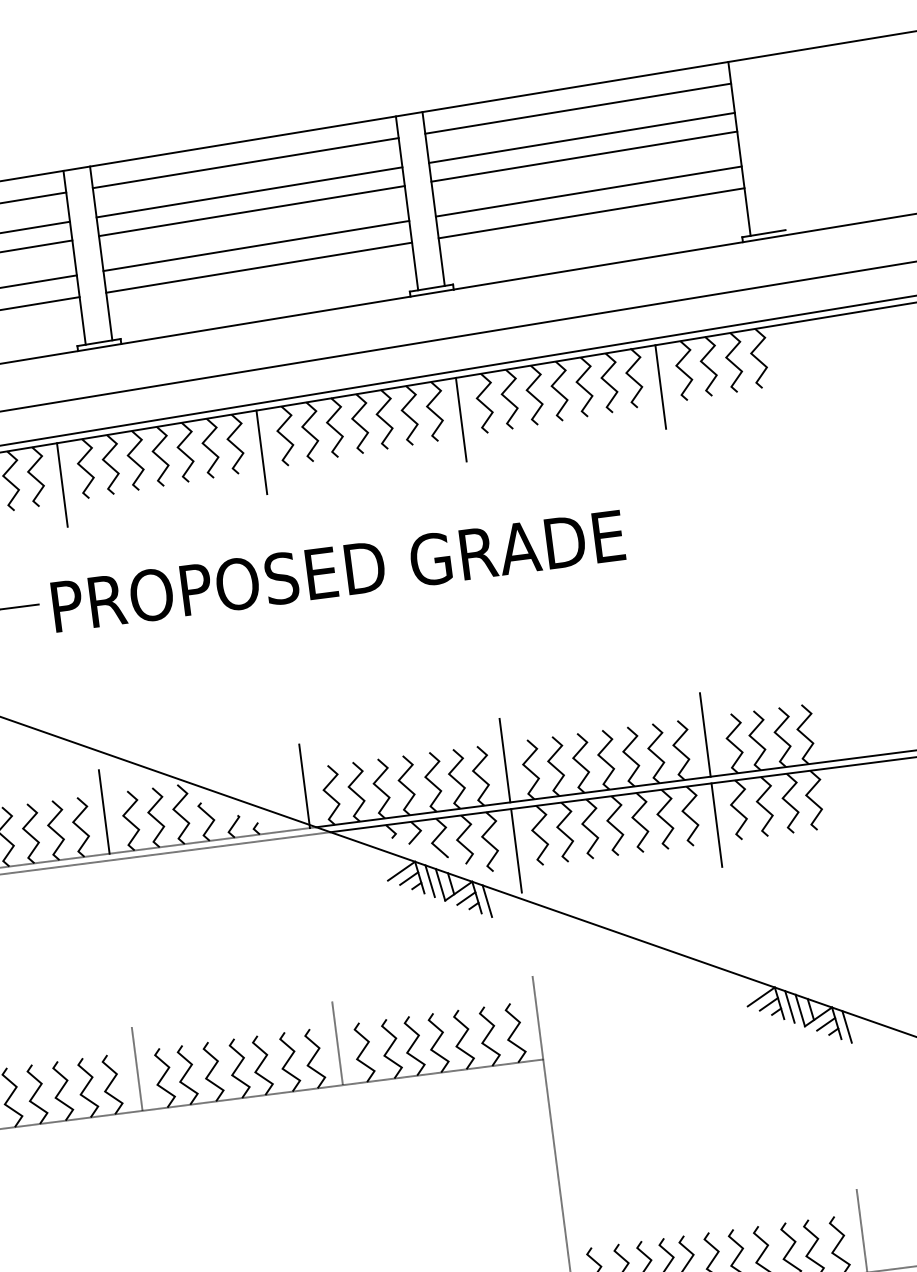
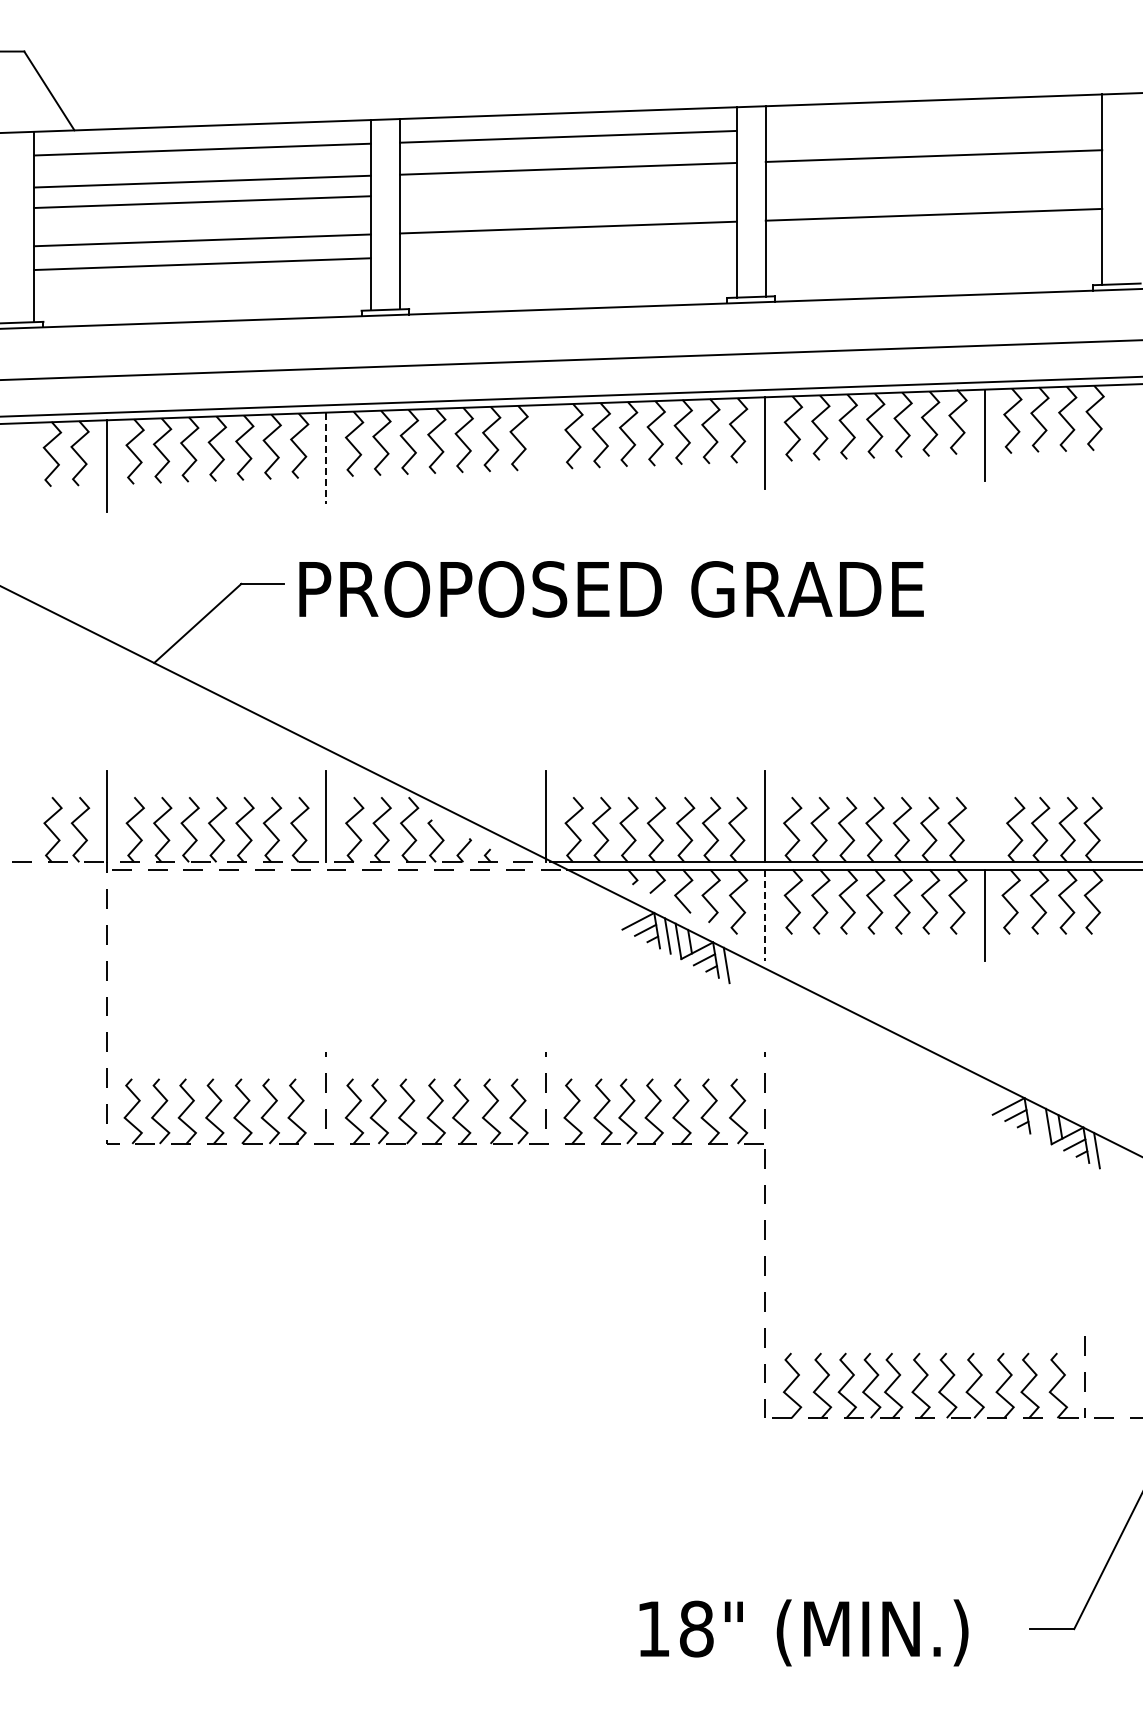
line: (577, 108) -> (933, 123), removed
line: (583, 156) -> (933, 176), removed
line: (252, 211) -> (568, 189), removed
line: (591, 213) -> (933, 238), removed
line: (259, 267) -> (568, 251), removed
line: (261, 452) -> (545, 450), removed
line: (62, 485) -> (326, 458), solid -> dashed
line: (705, 735) -> (984, 816), removed
line: (516, 851) -> (765, 915), solid -> dashed
line: (790, 1006) -> (1038, 1120), removed

